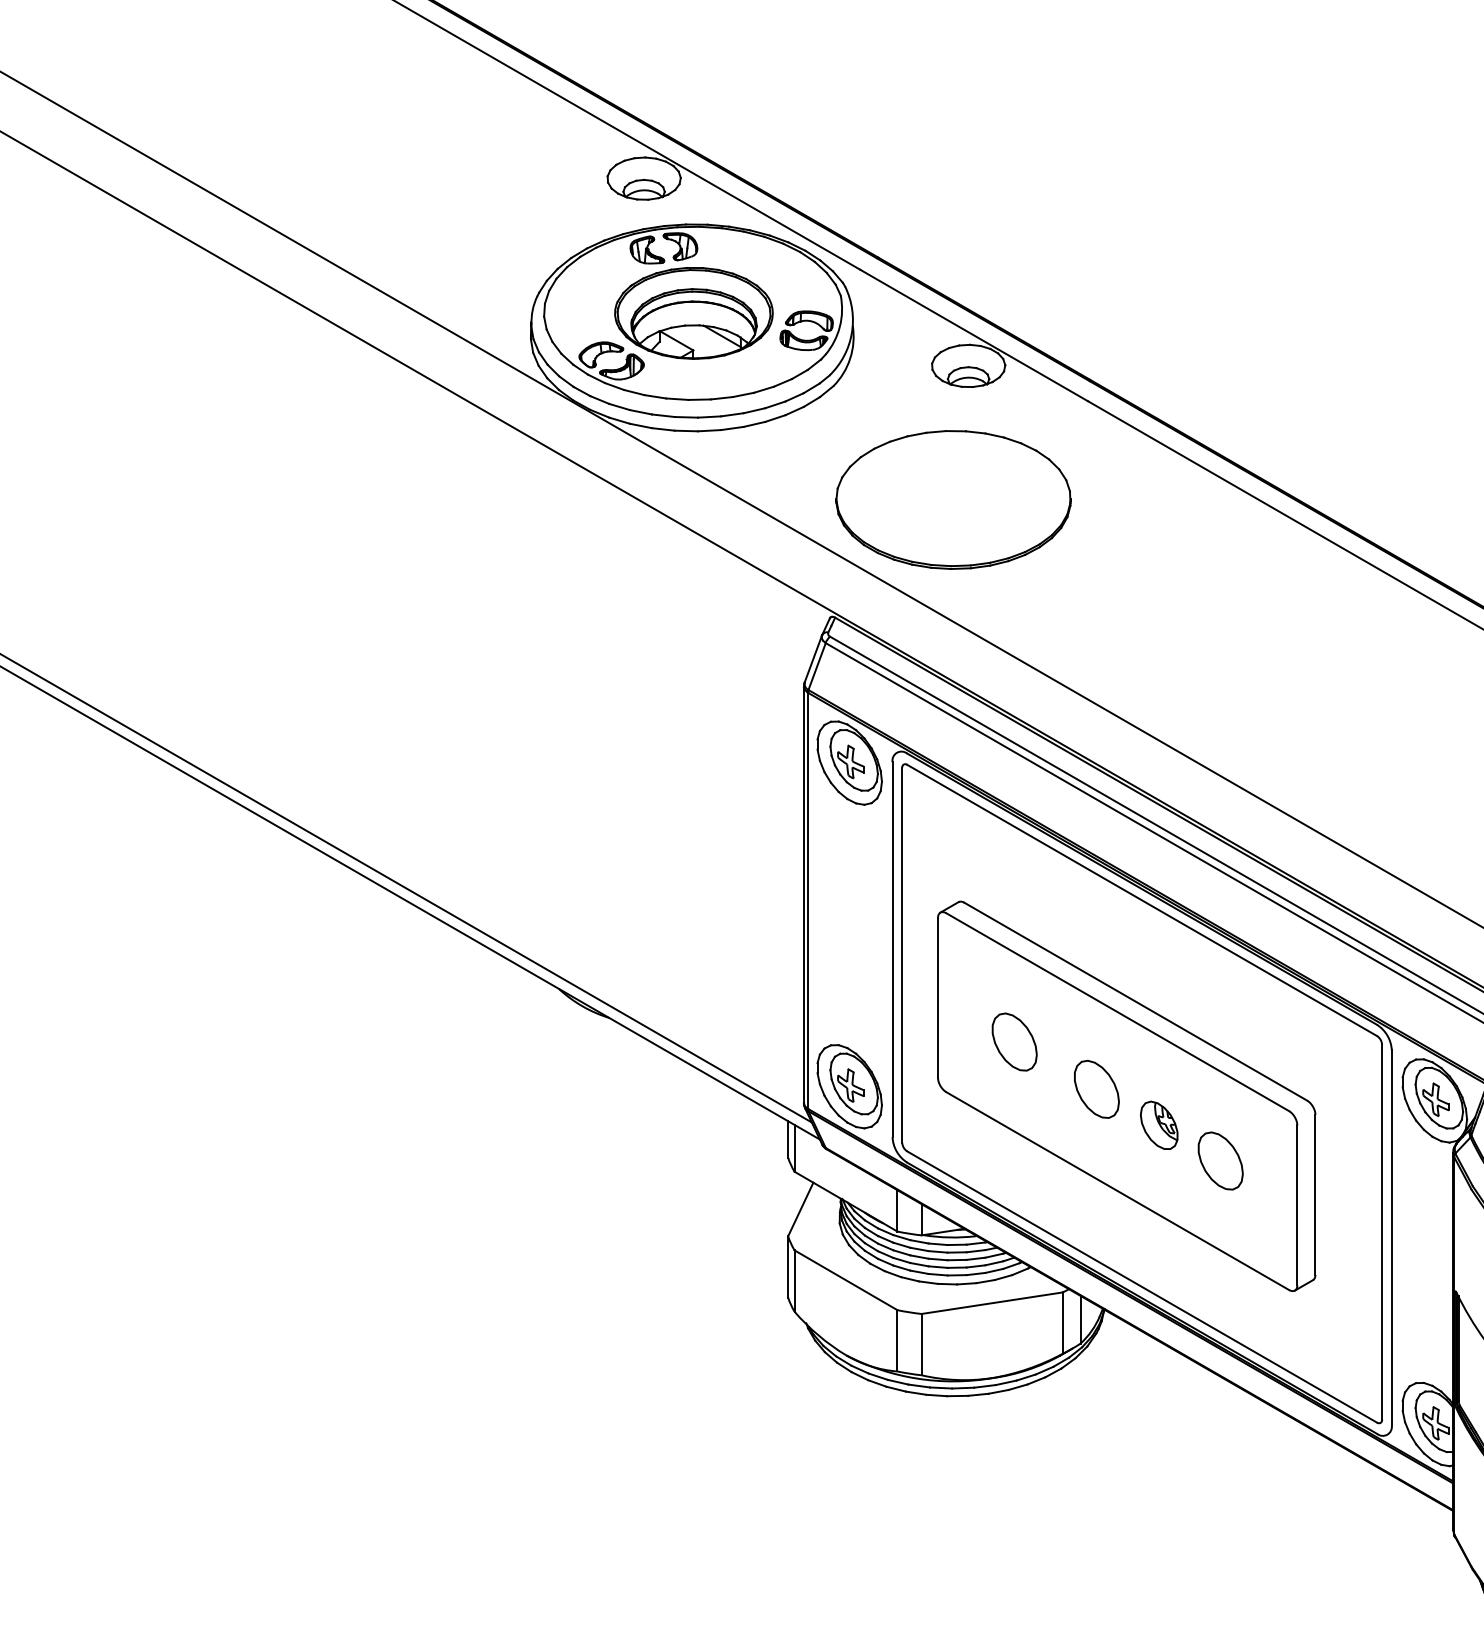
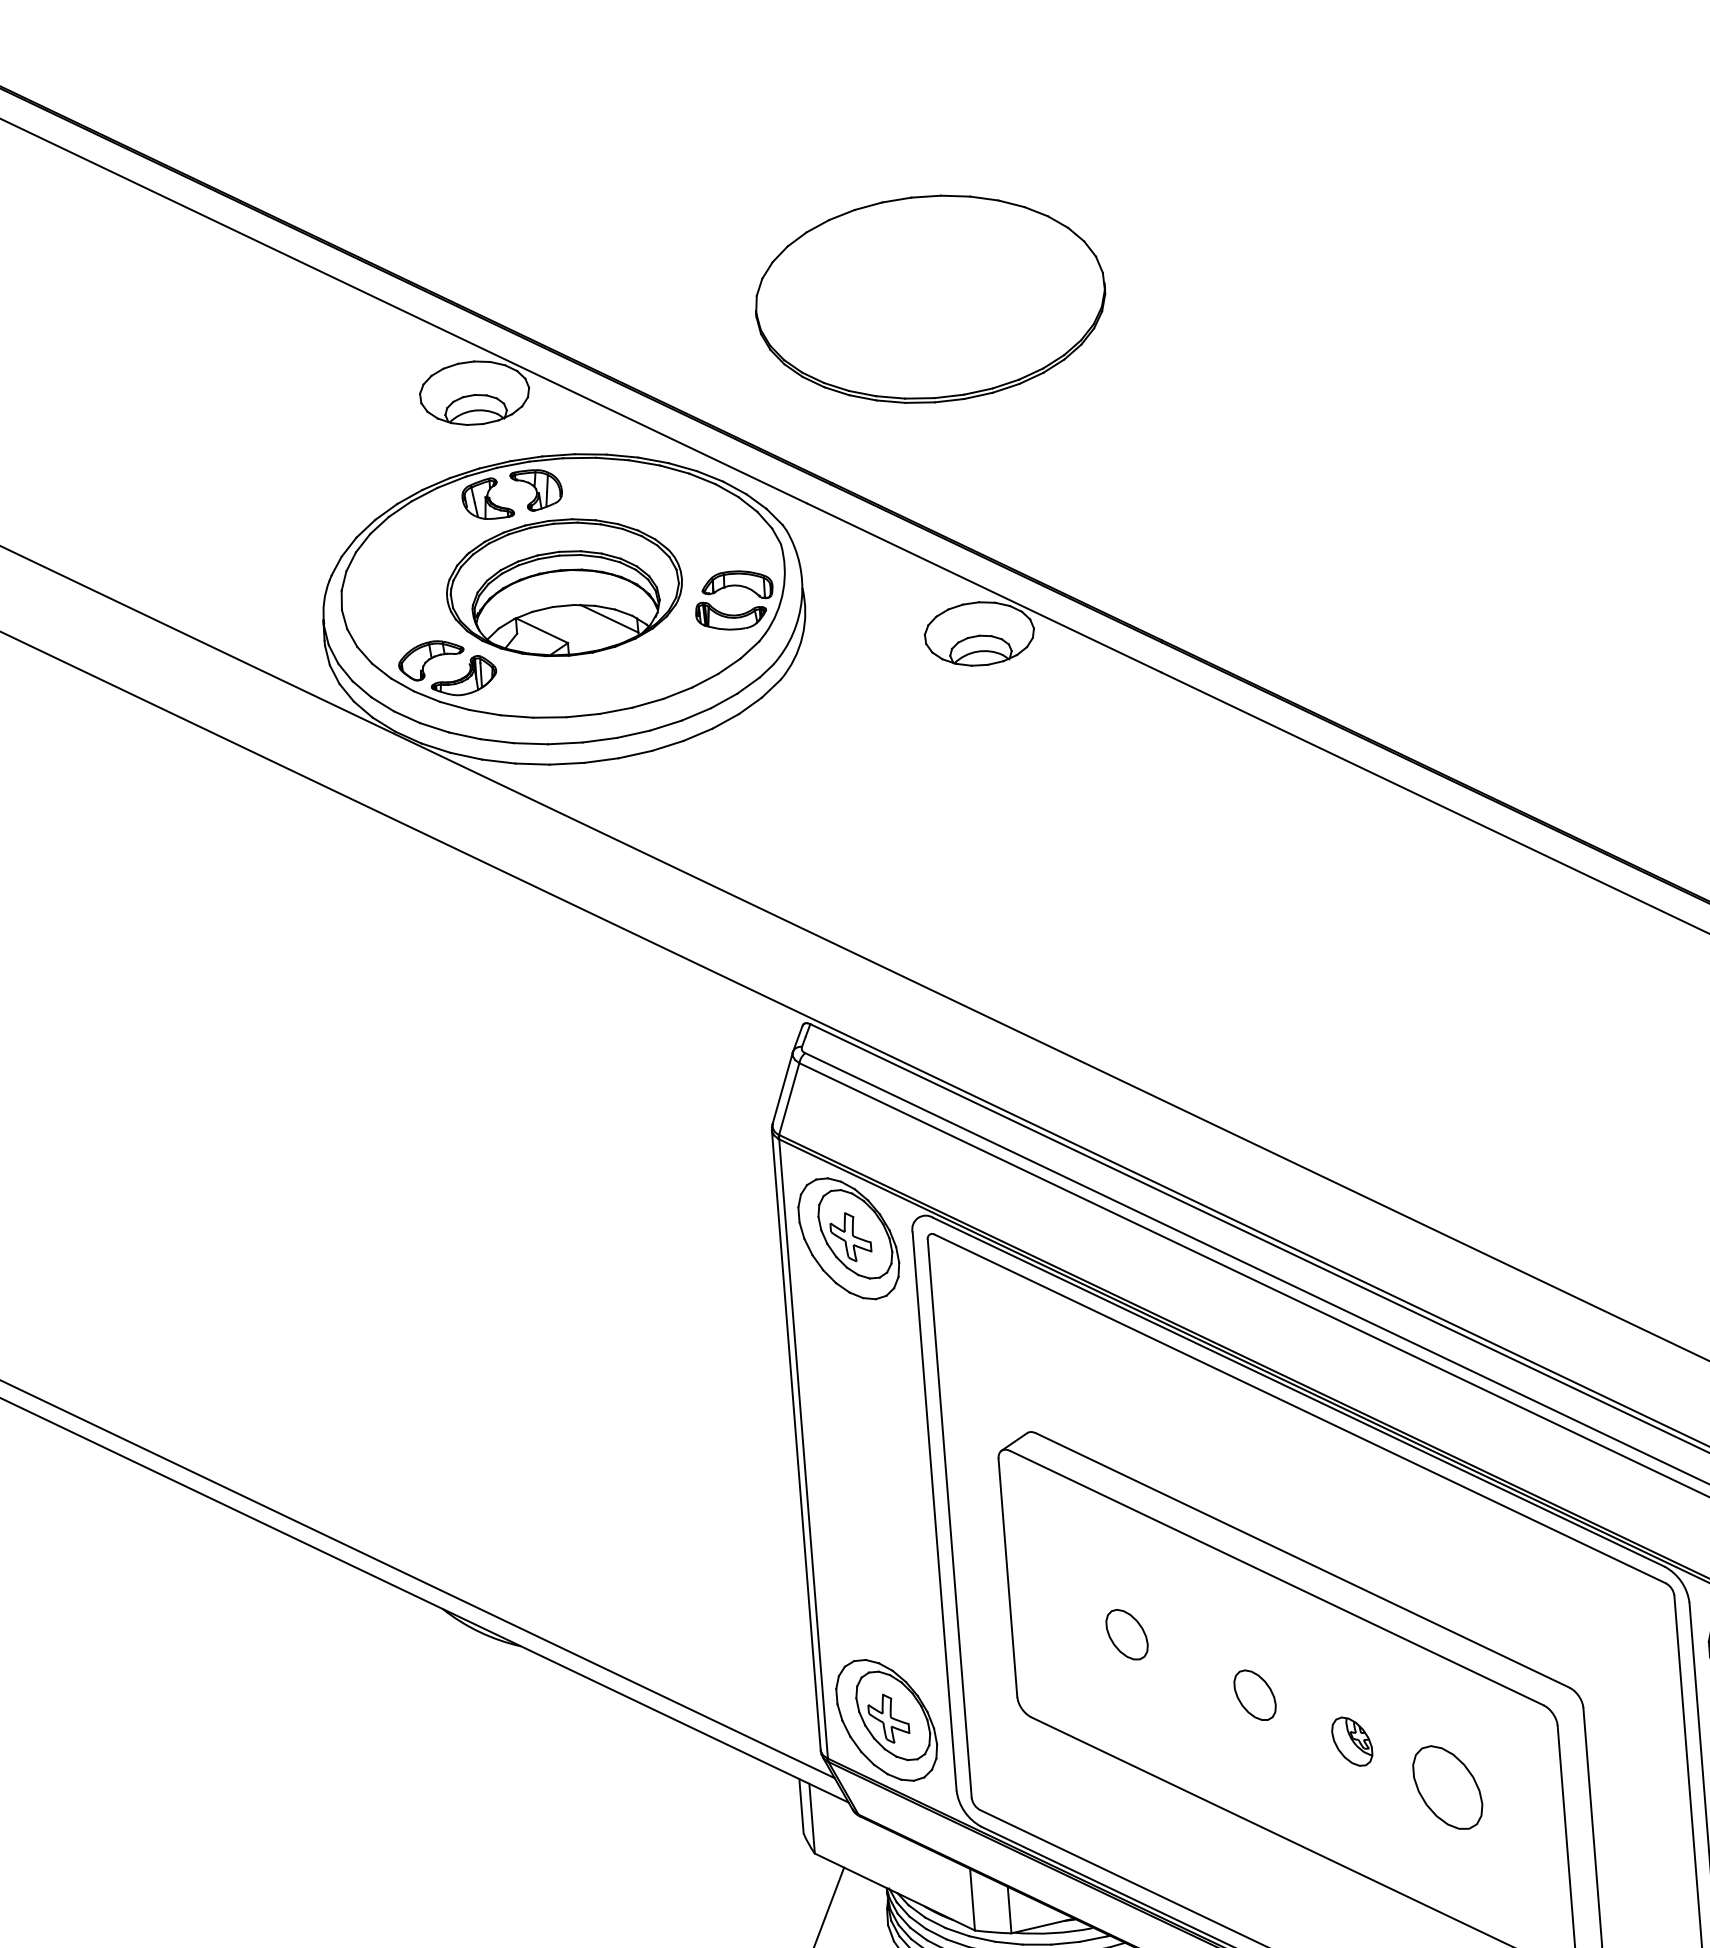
part: (953, 499) -> (930, 298), moved
part: (1014, 1041) -> (1126, 1633), size x0.6
part: (1096, 1088) -> (1254, 1694), size x0.6
part: (1159, 1124) -> (1352, 1740), size x0.7

